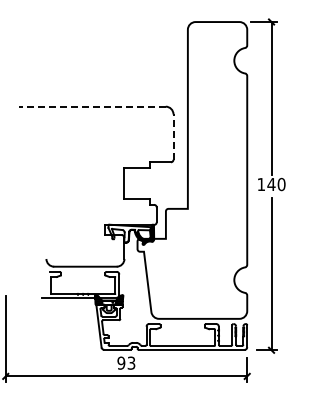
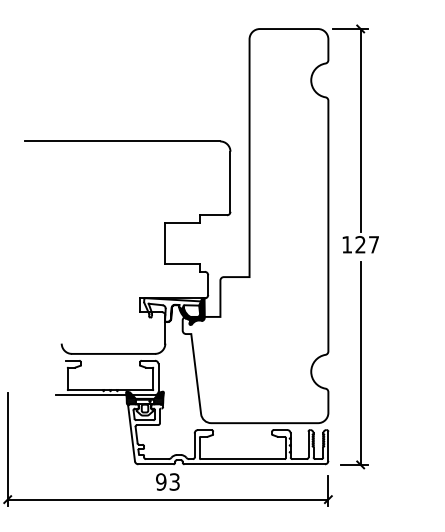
line: (92, 106) -> (122, 141), dashed -> solid
line: (173, 137) -> (230, 182), dashed -> solid
text: (276, 184) -> (367, 244), 140 -> 127

